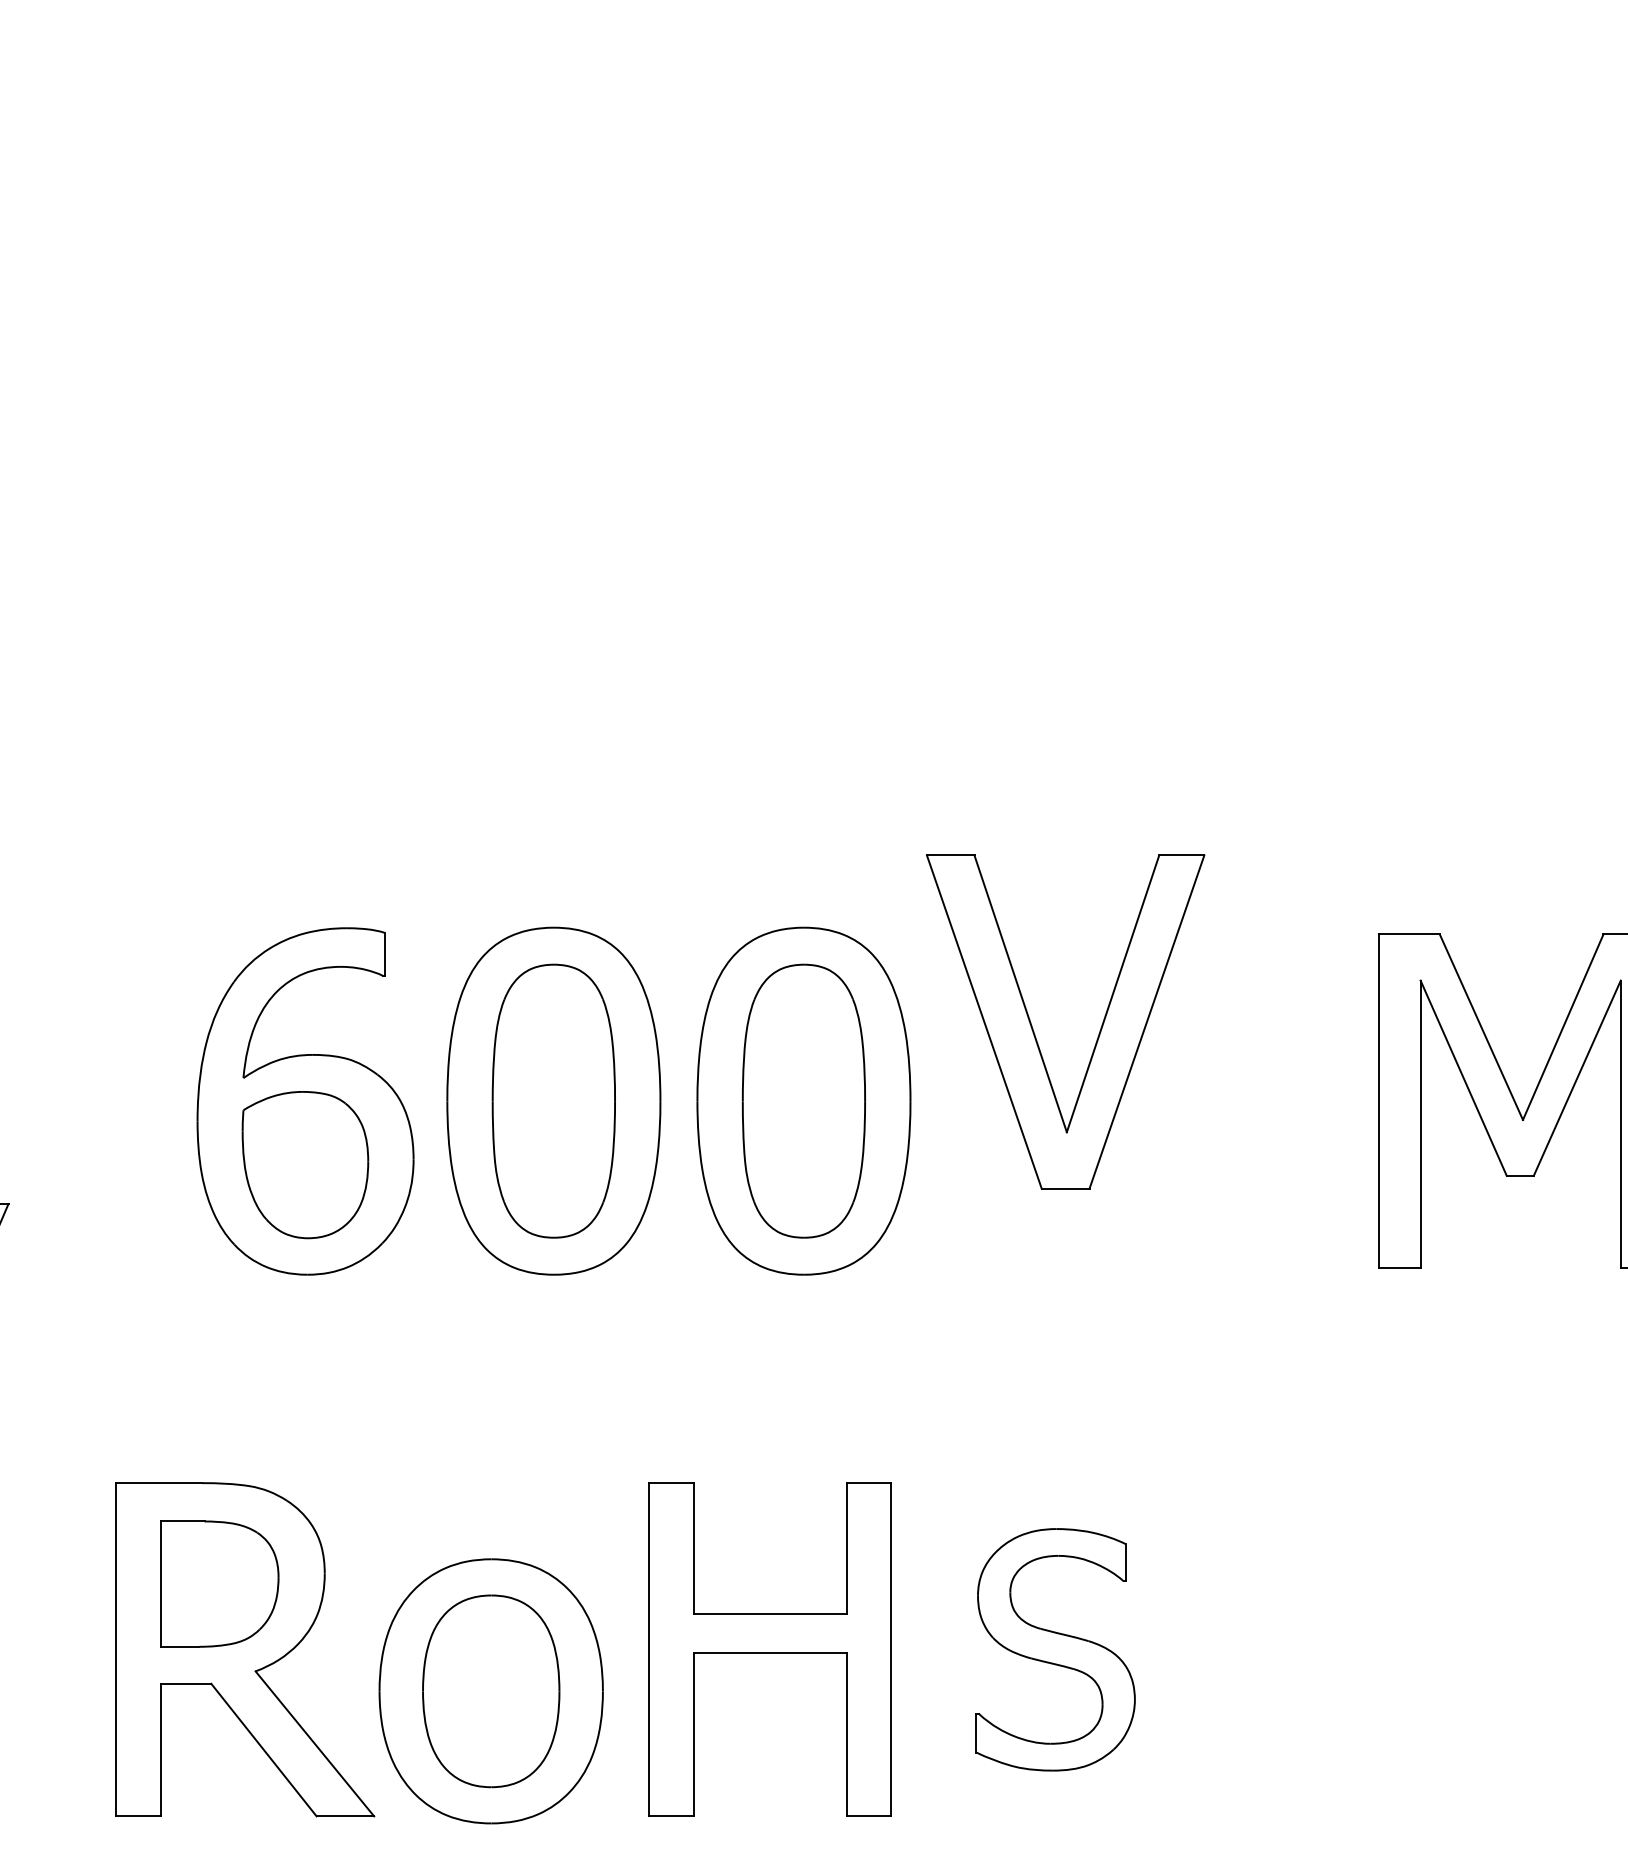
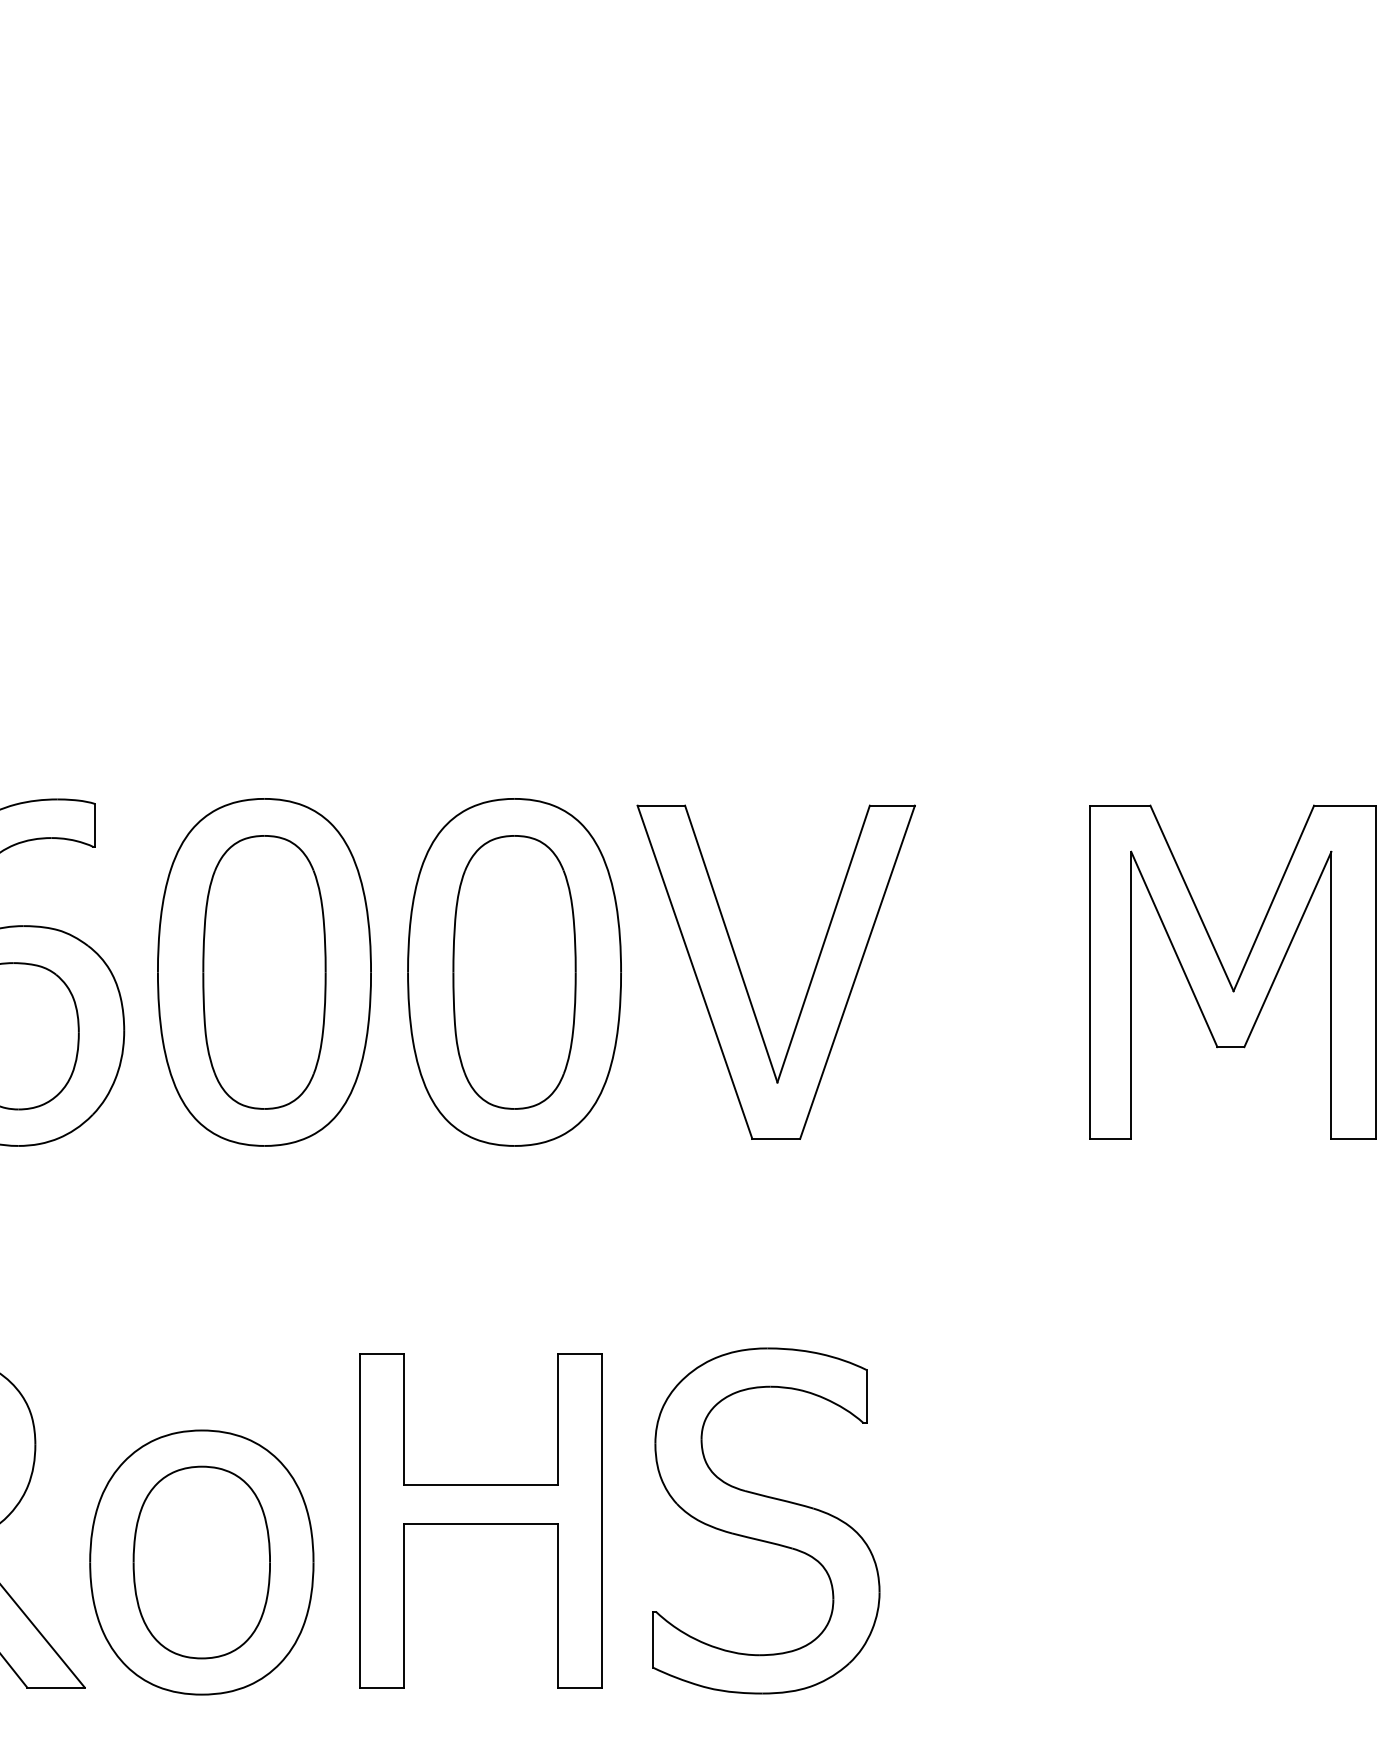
part: (1034, 1031) -> (745, 981), moved
part: (1055, 1649) -> (766, 1520), size x1.43

